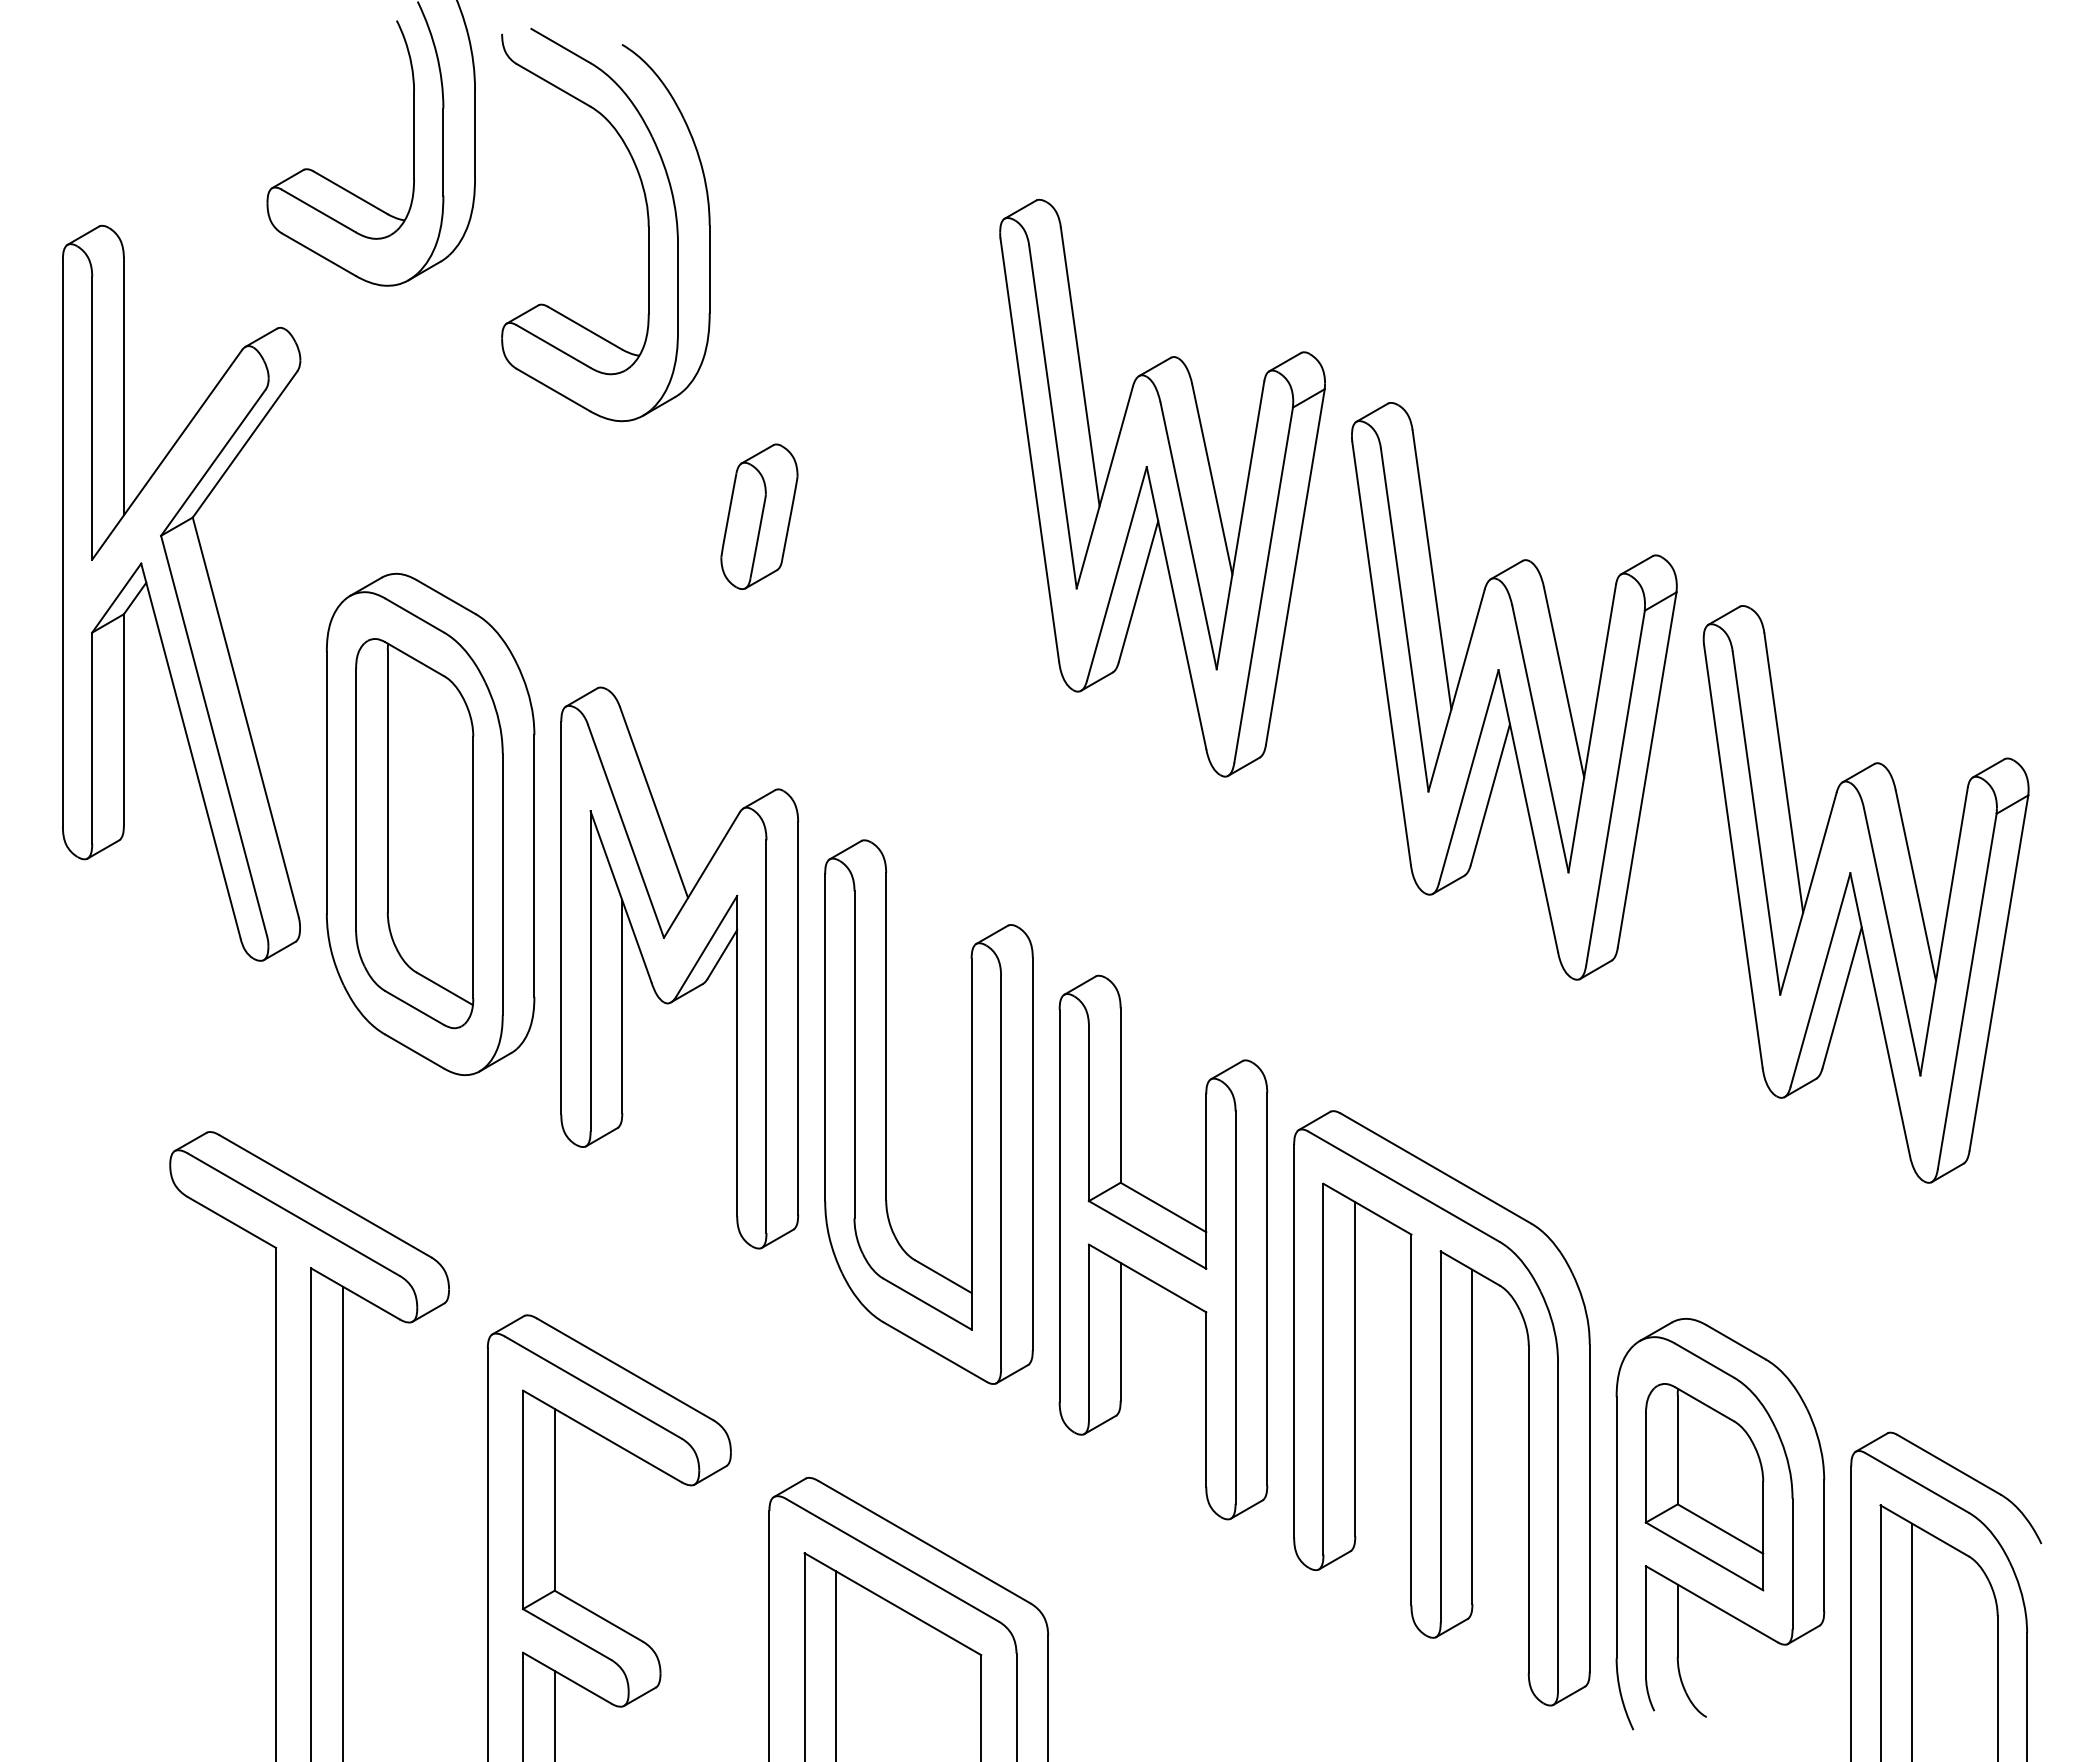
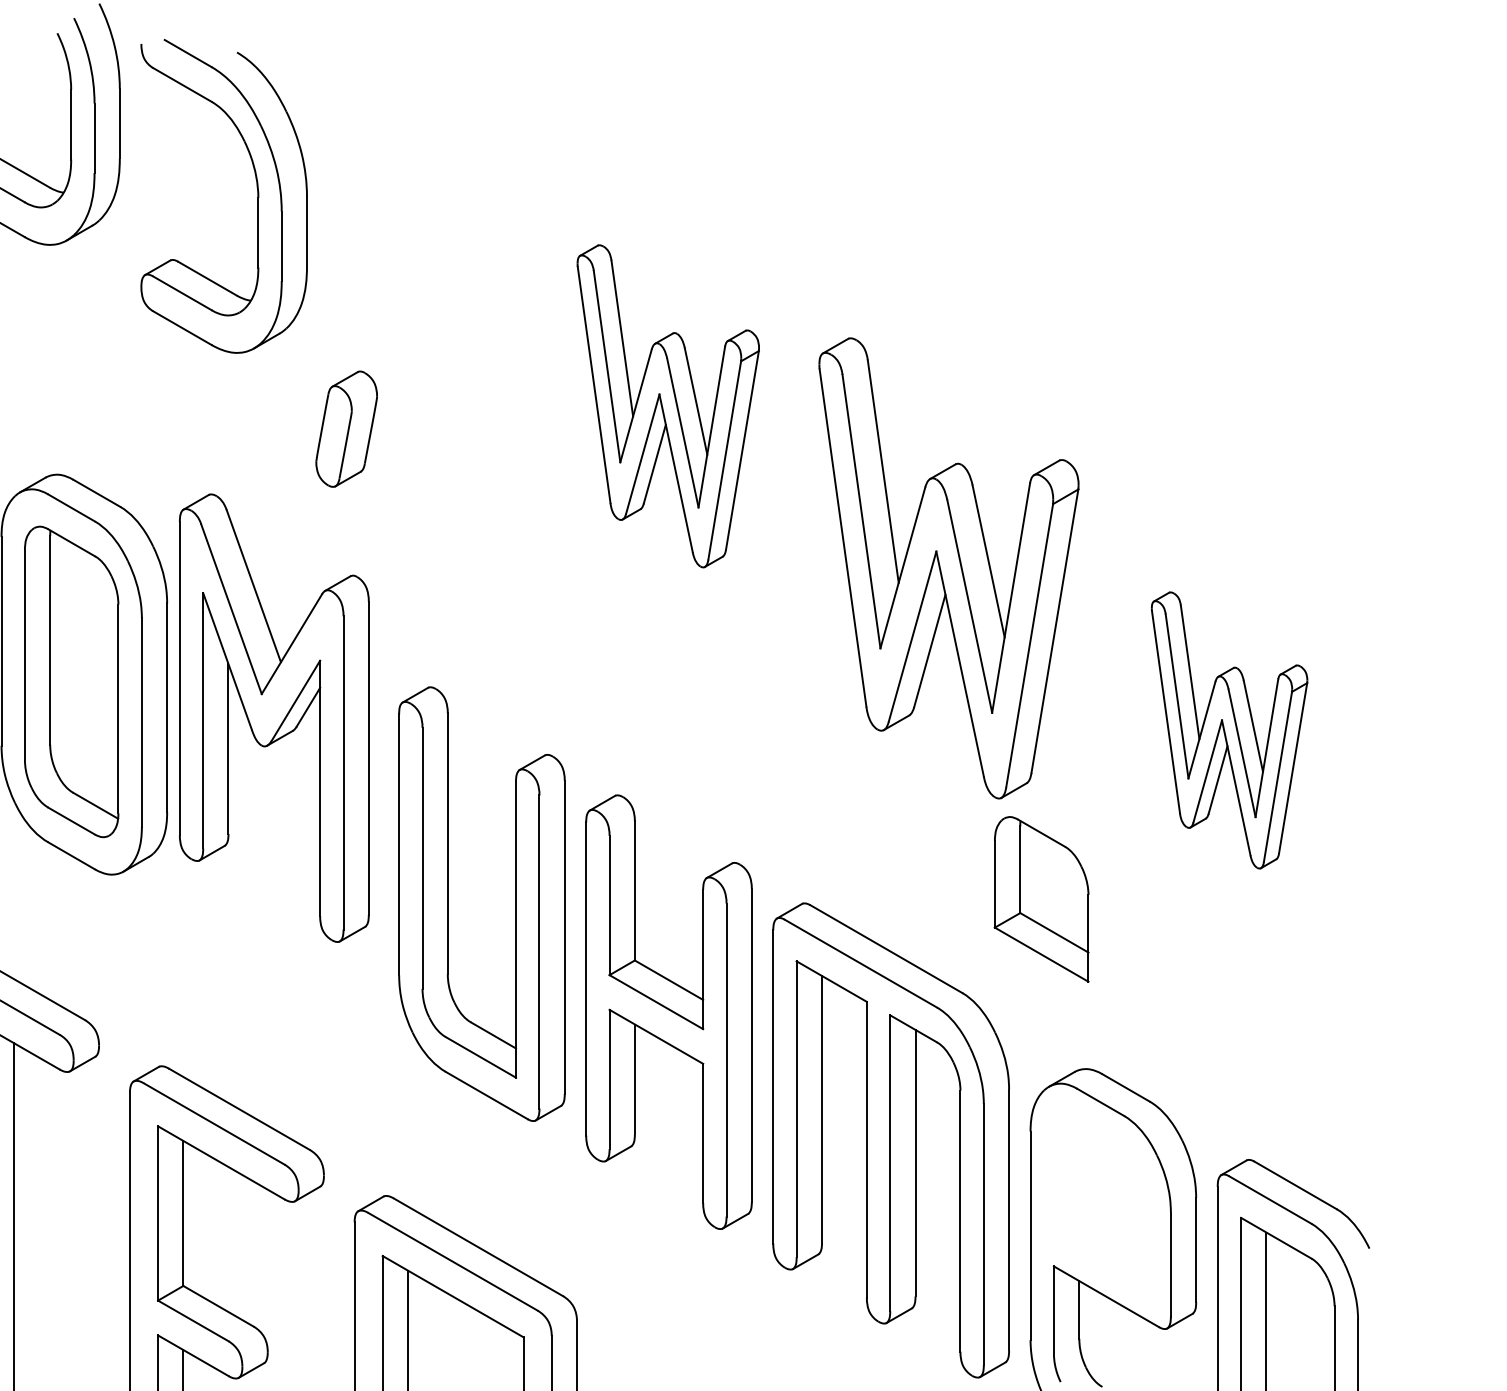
part: (1162, 487) -> (668, 405), size x0.7
part: (1865, 894) -> (1229, 730), size x0.6
part: (679, 967) -> (274, 717), moved
part: (1704, 1487) -> (1041, 899), moved

